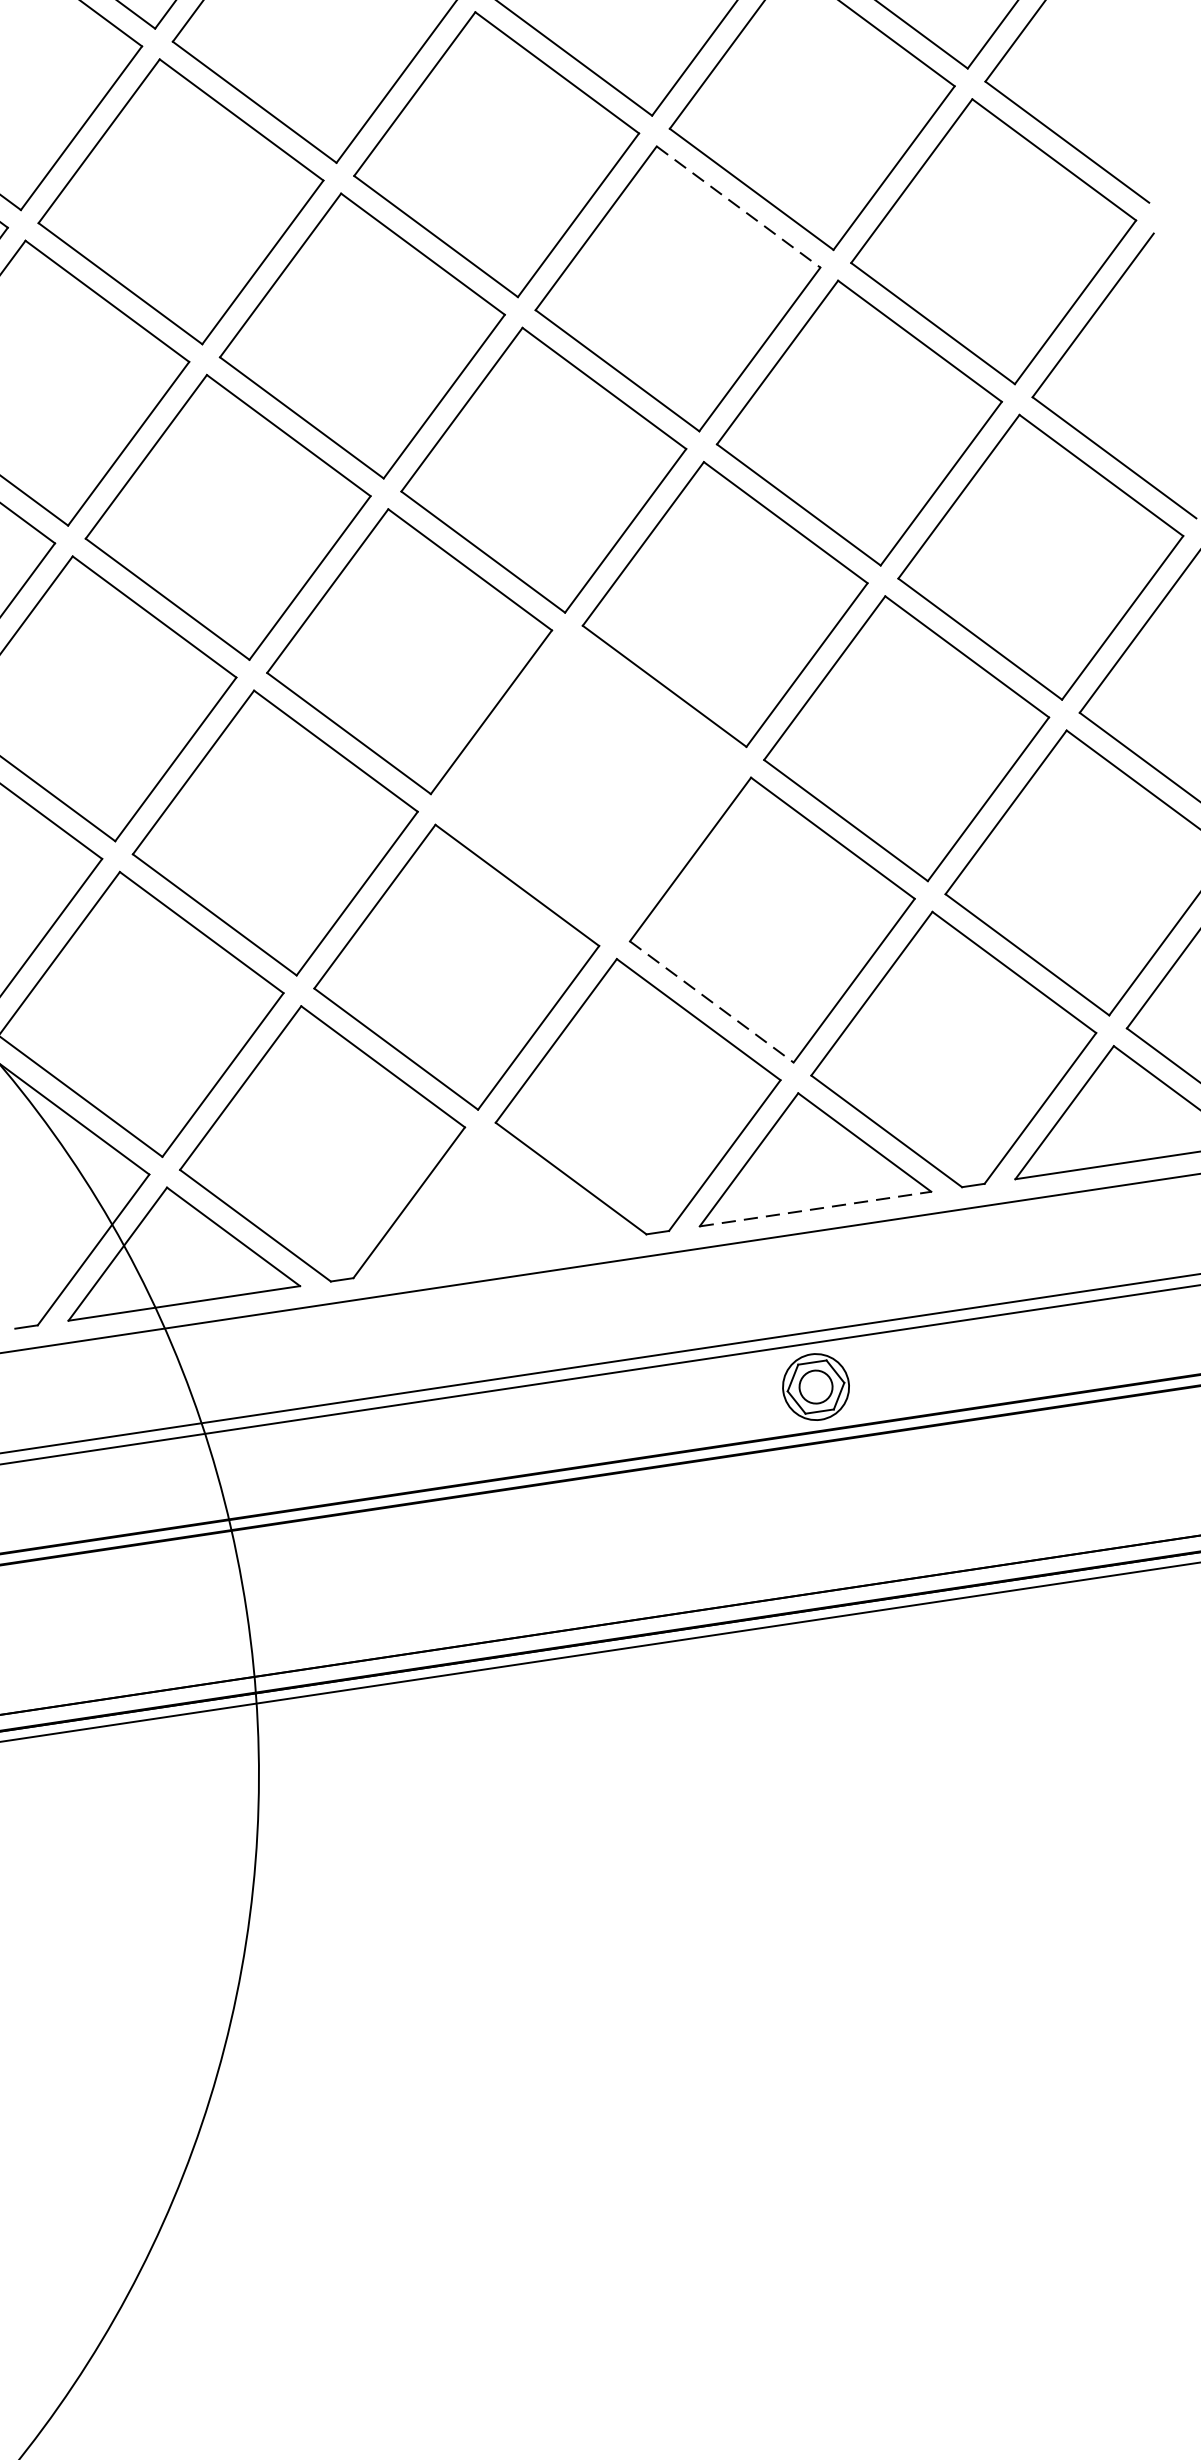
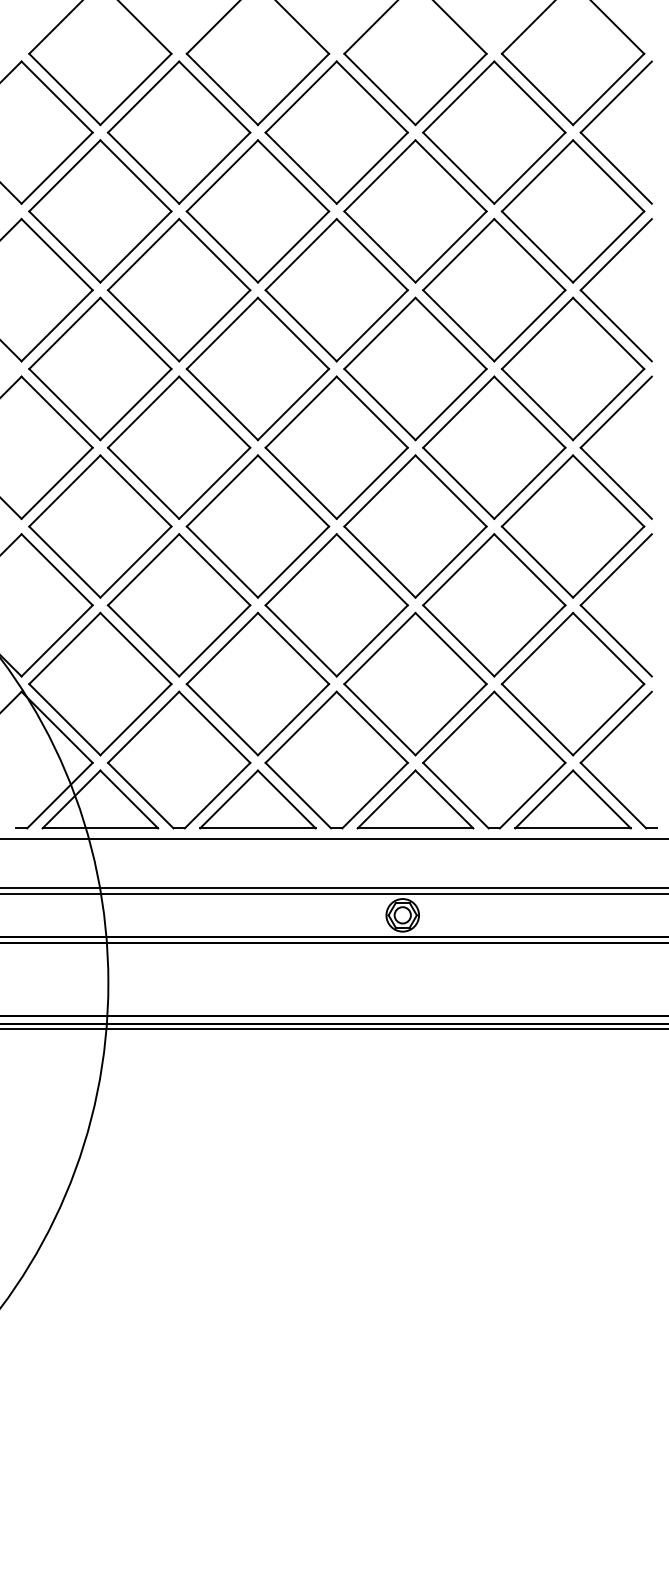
line: (739, 207) -> (451, 333), dashed -> solid
part: (590, 786) -> (336, 605), added
line: (713, 1003) -> (380, 720), dashed -> solid
part: (490, 1198) -> (257, 799), added
line: (815, 1209) -> (415, 828), dashed -> solid

